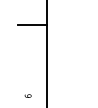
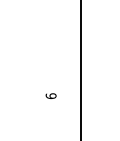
line: (32, 24) -> (57, 4), removed
text: (27, 95) -> (50, 95), moved

